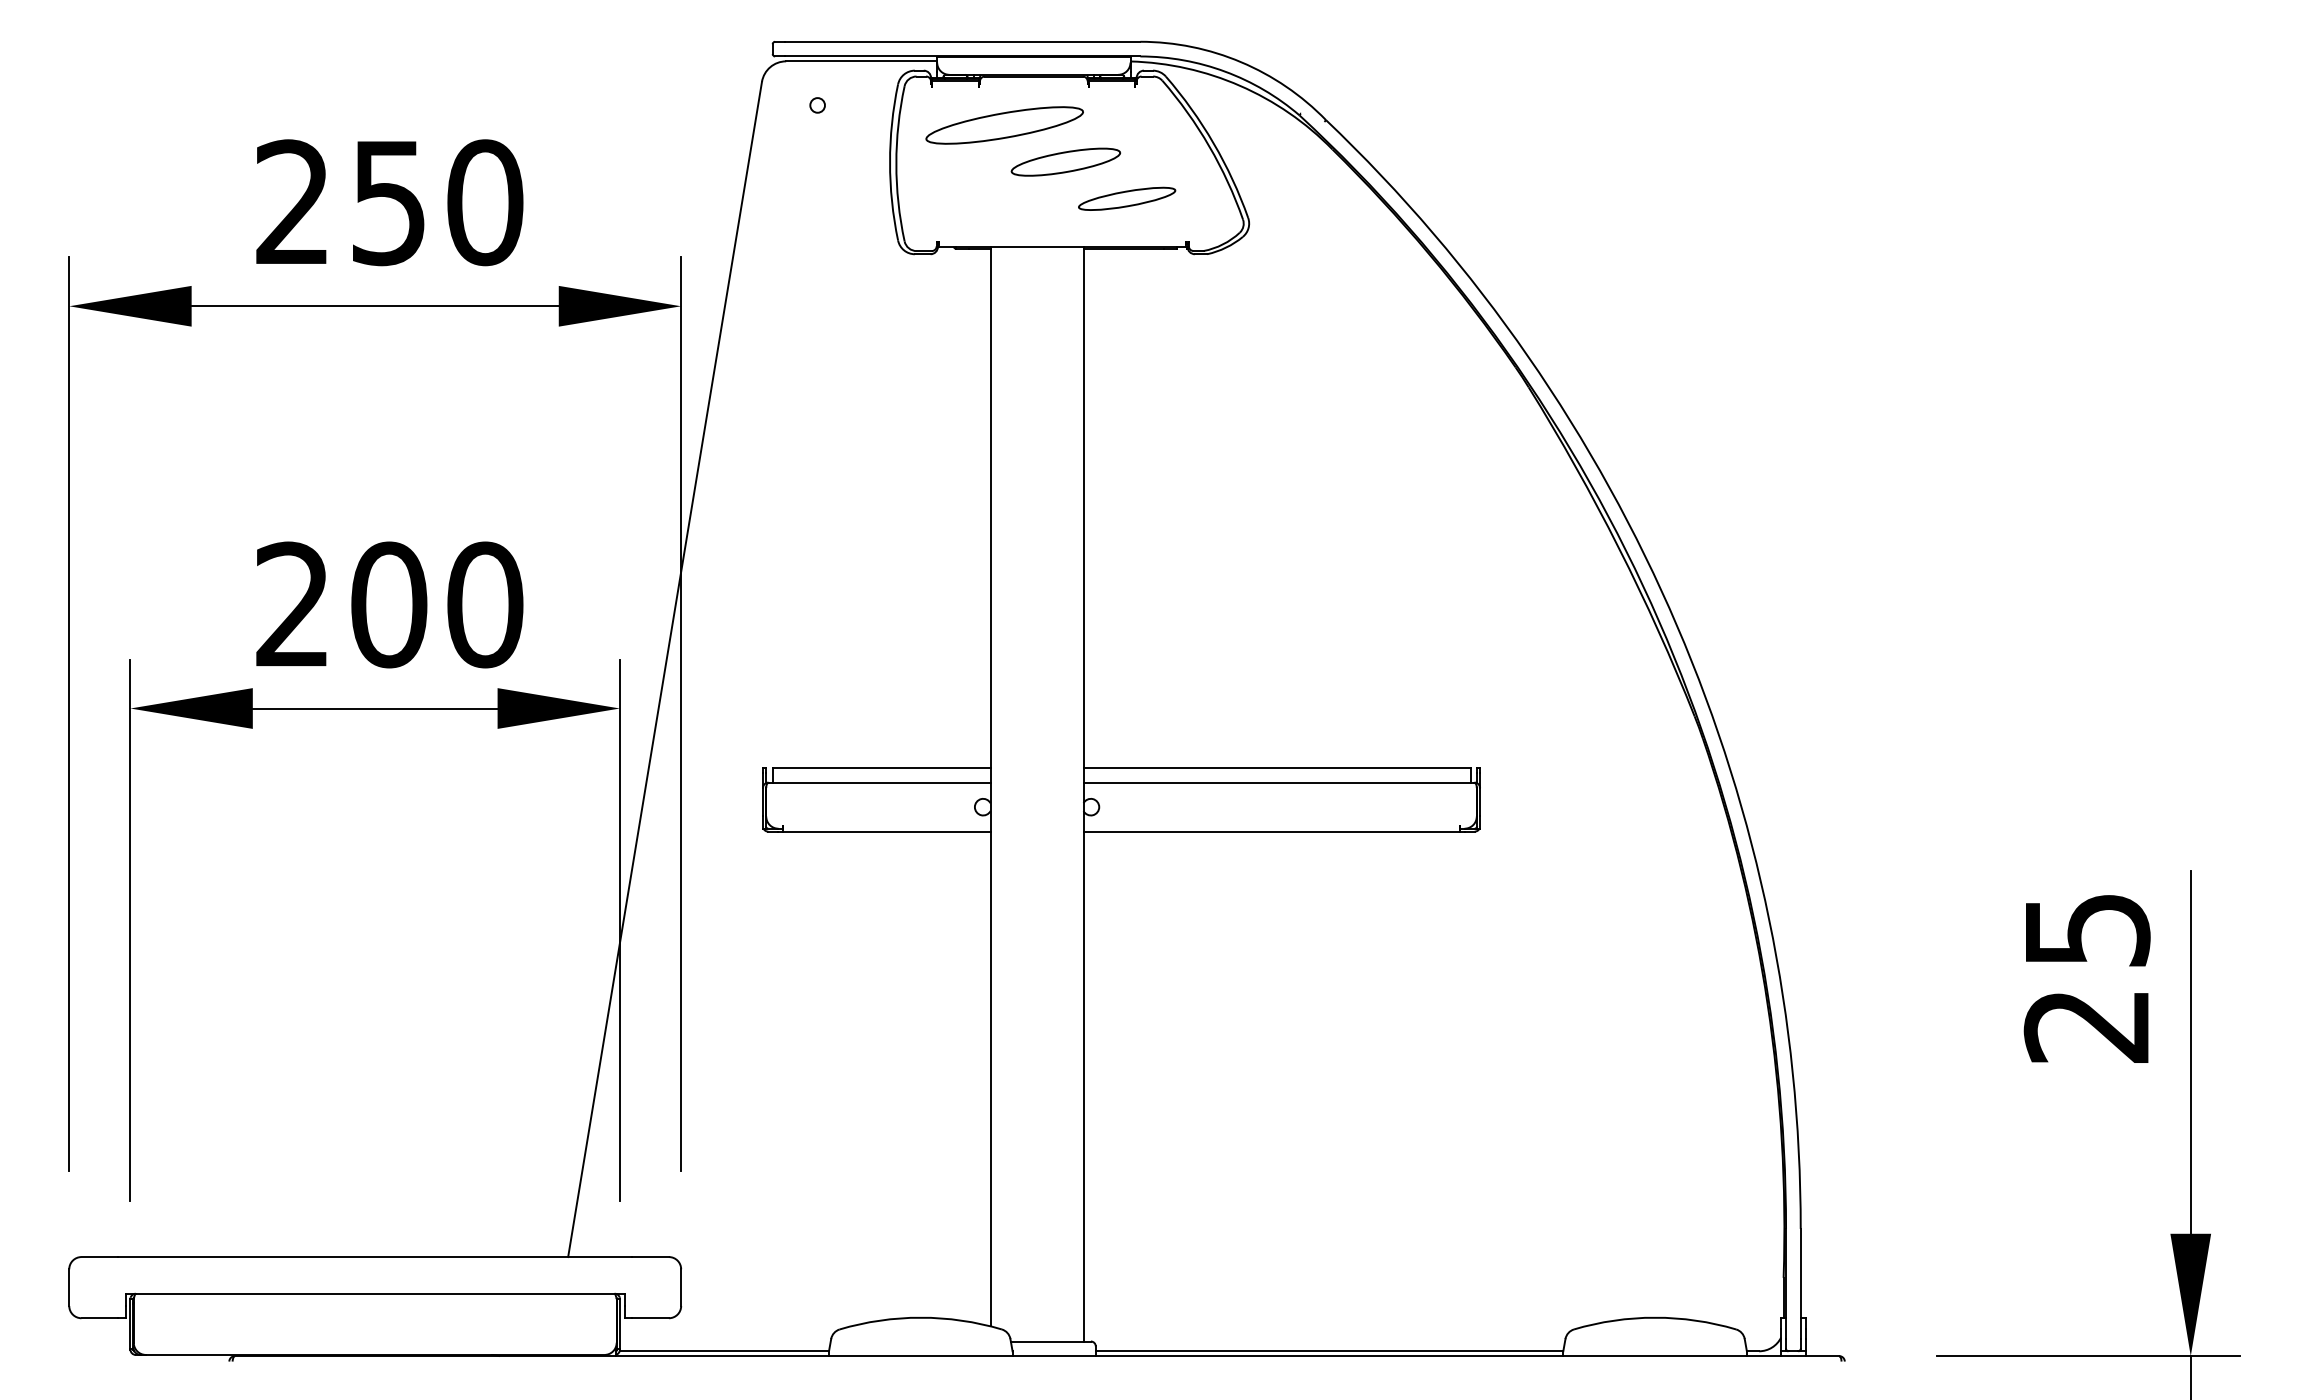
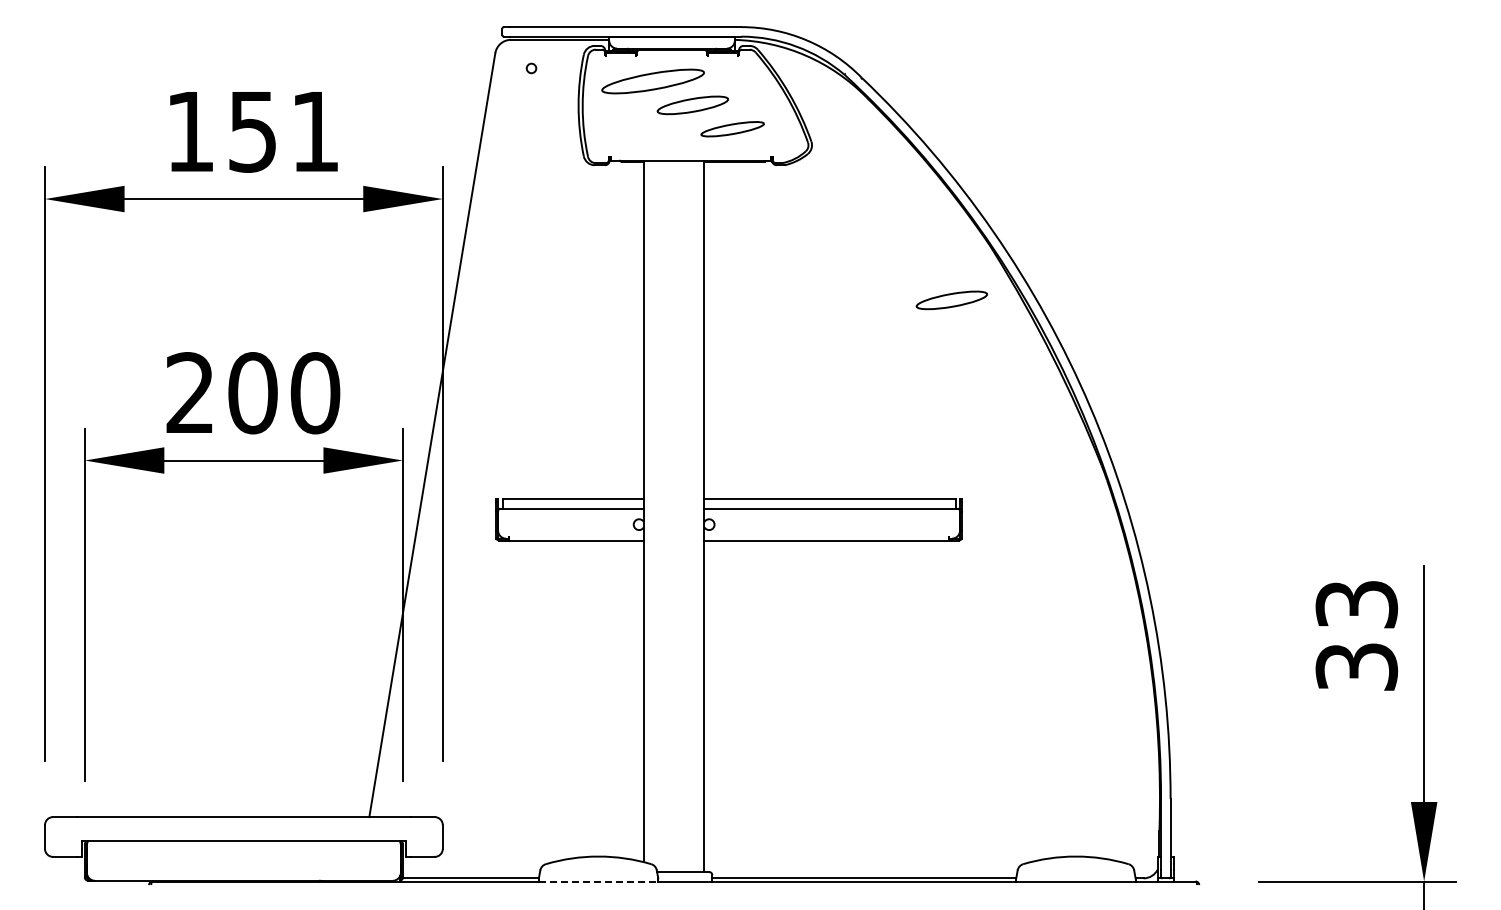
text: (389, 202) -> (253, 131), 250 -> 151
part: (1463, 462) -> (951, 300), added
text: (2086, 977) -> (1356, 635), 25 -> 33
line: (920, 1356) -> (598, 881), solid -> dashed

